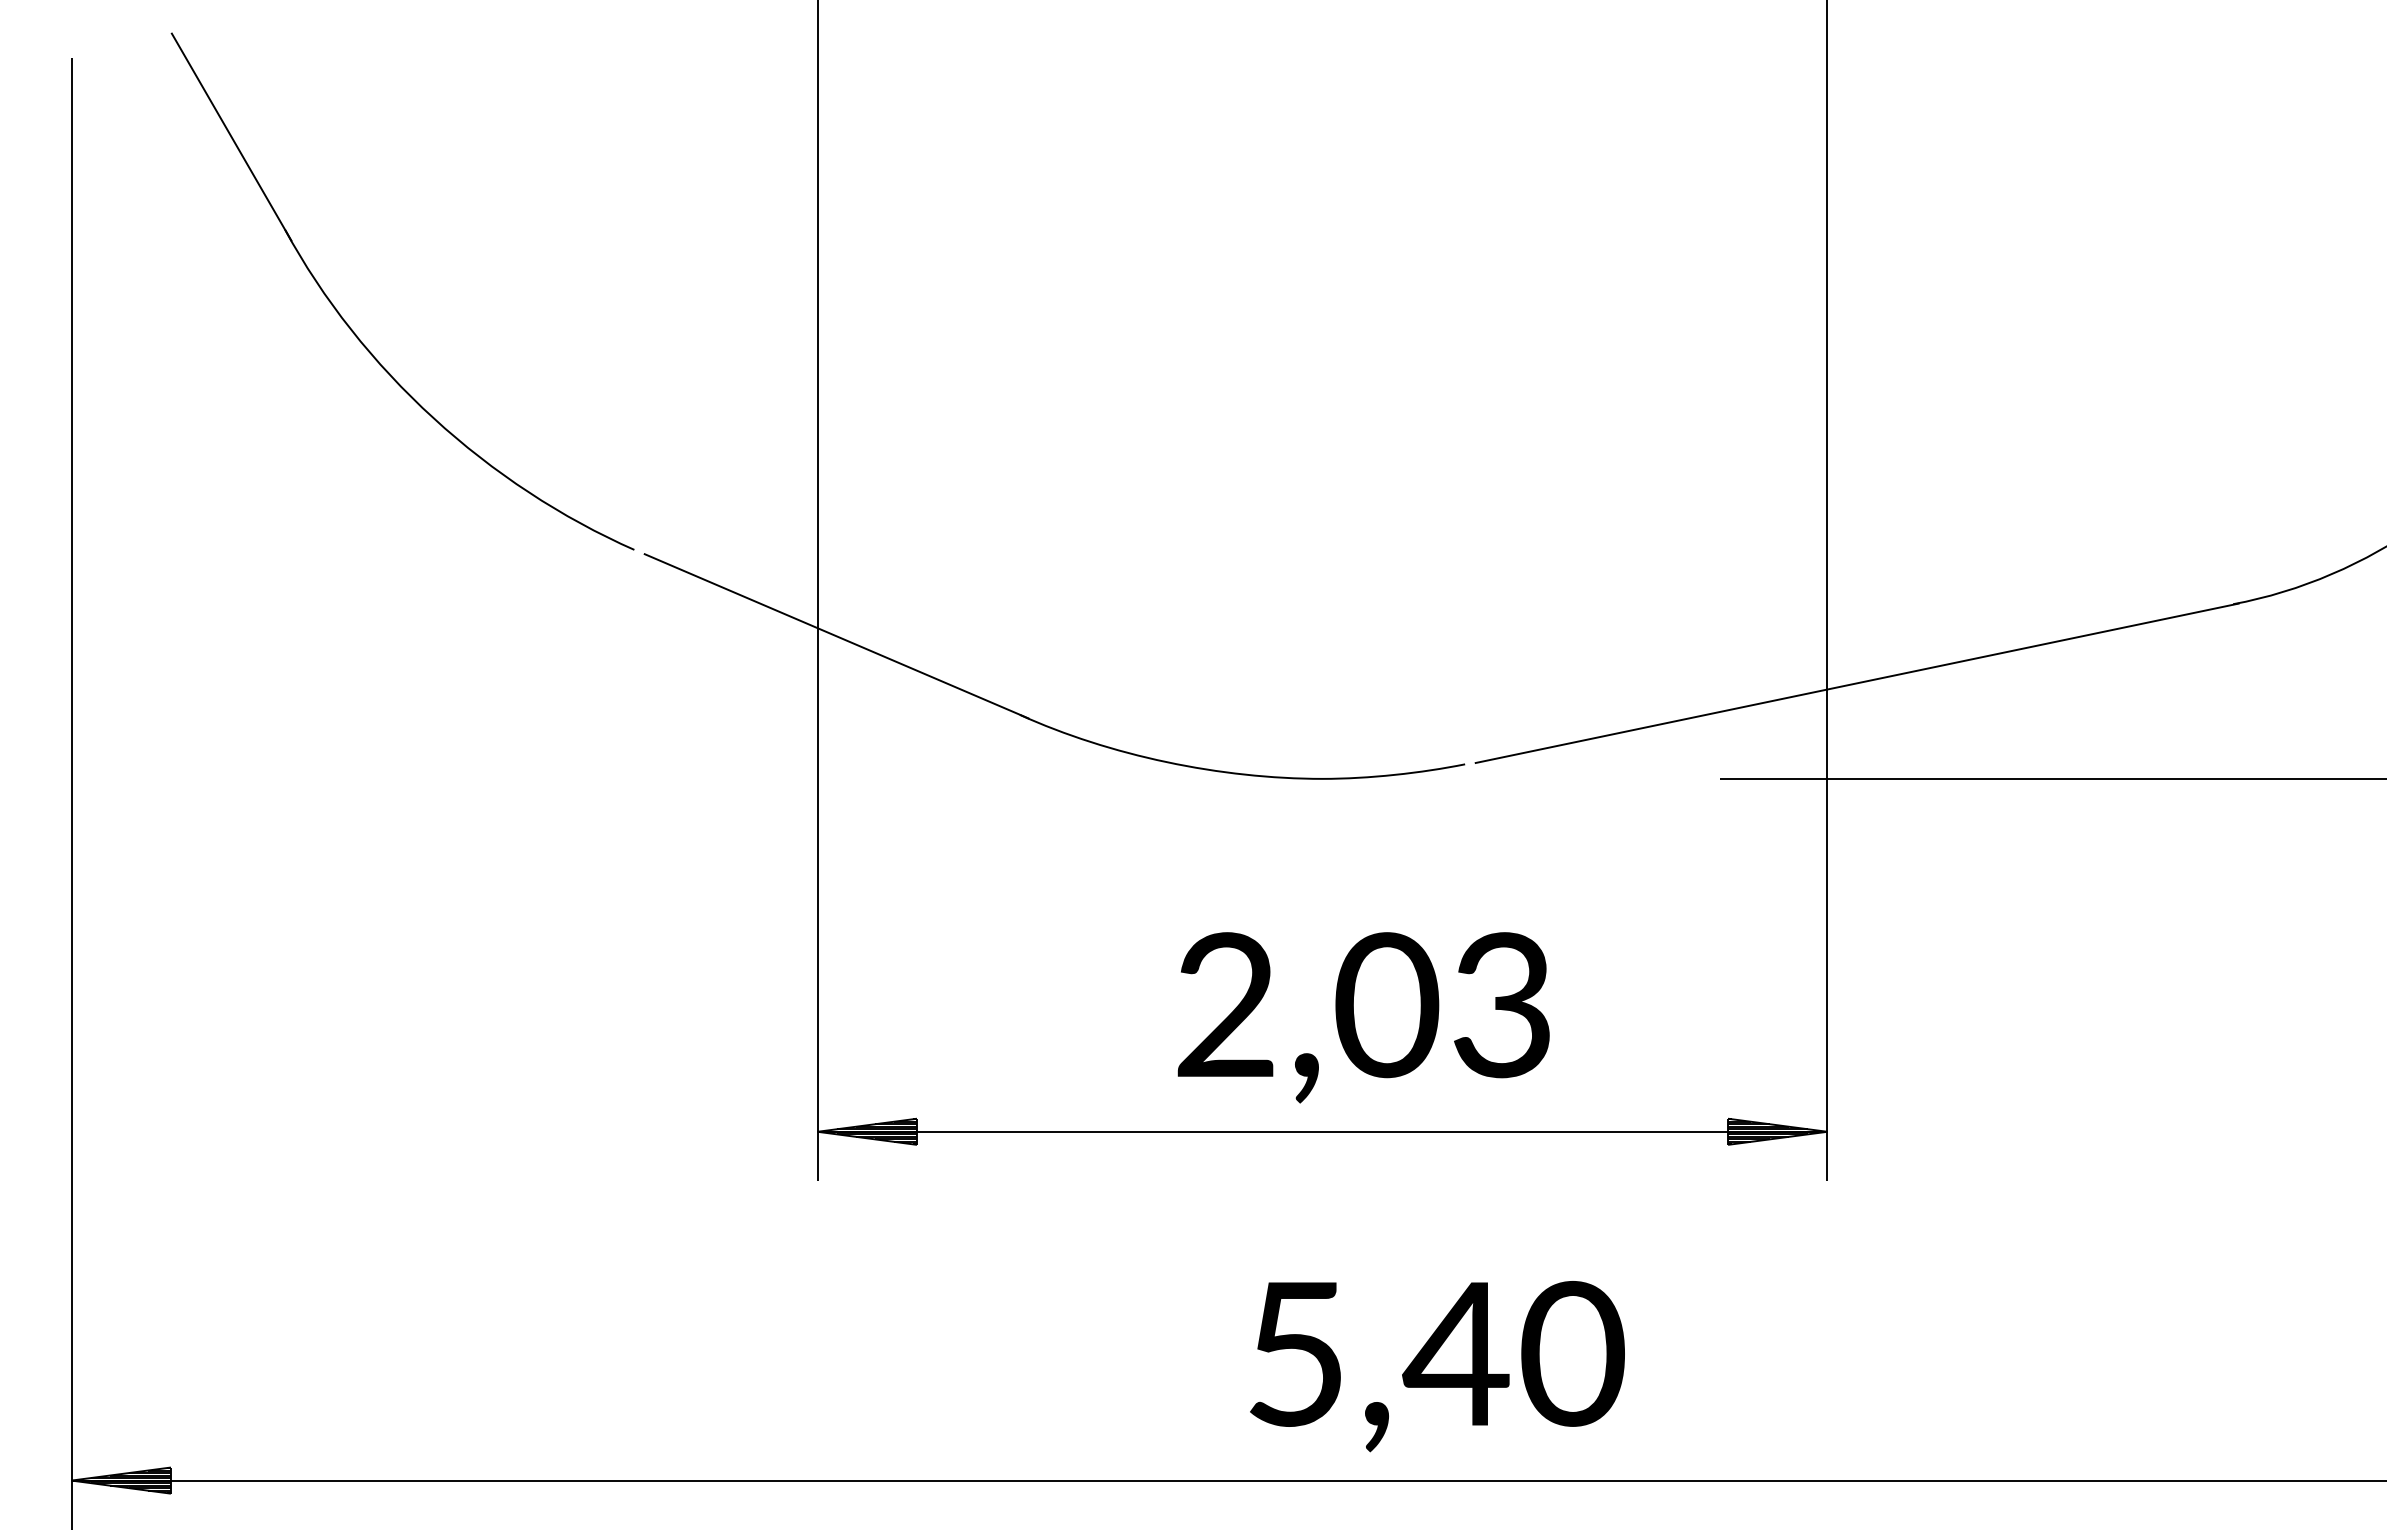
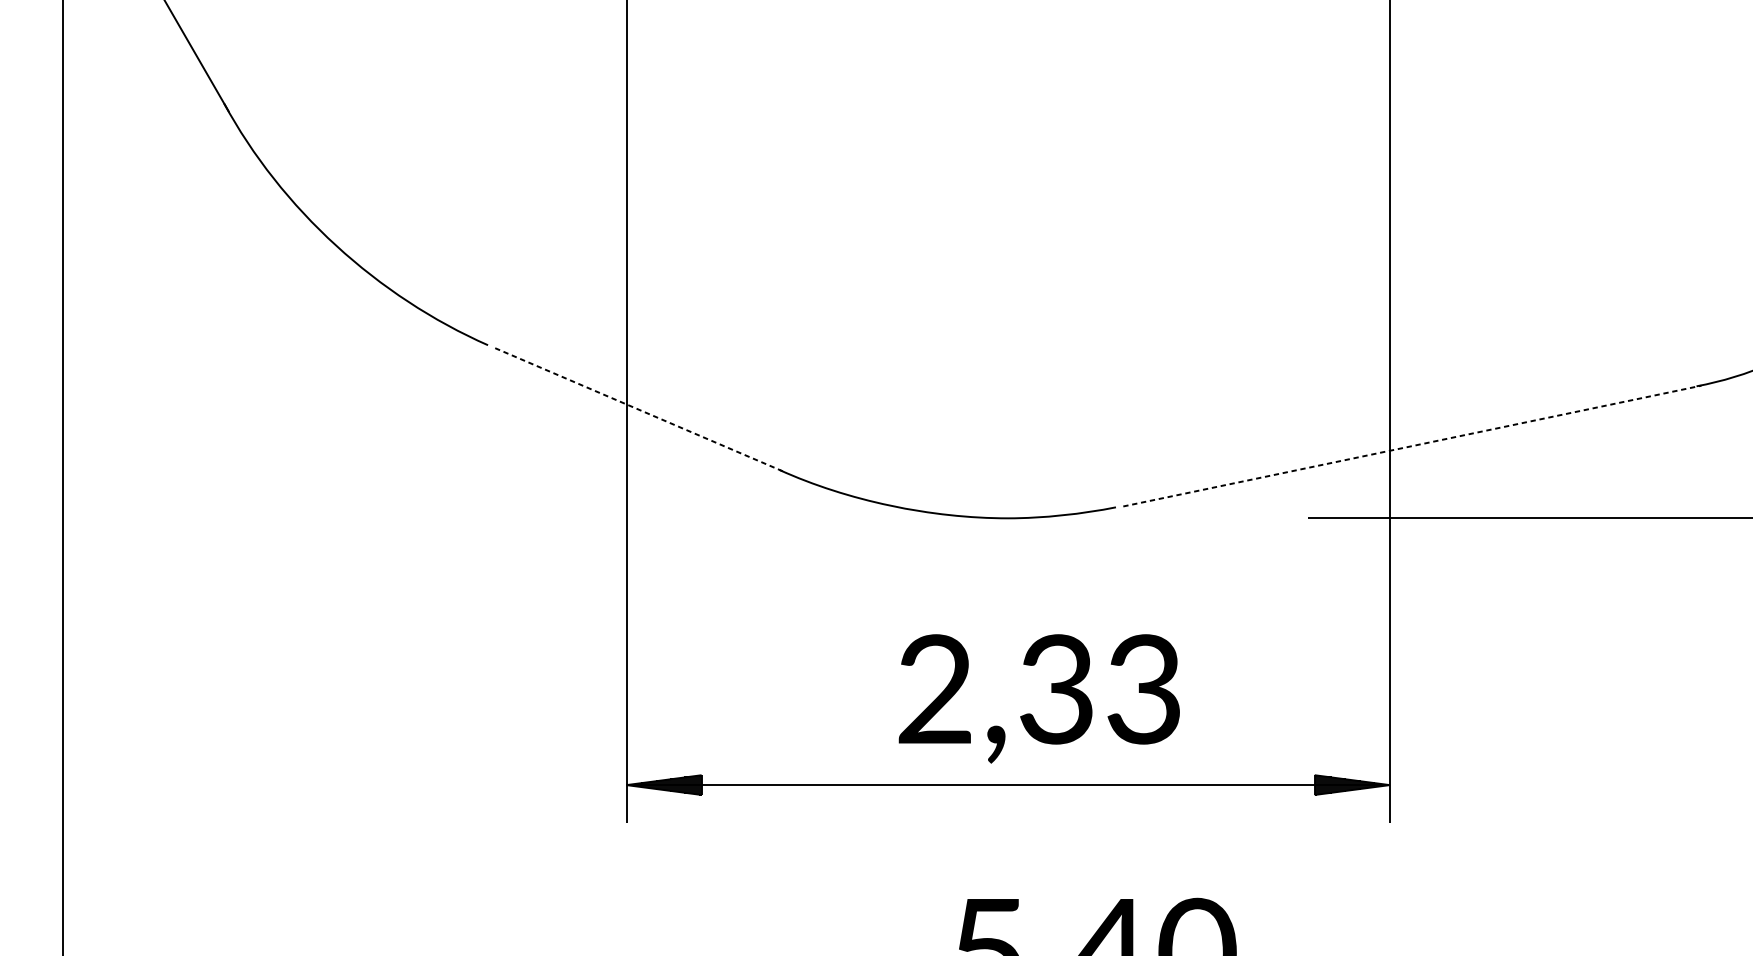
line: (836, 636) -> (640, 410), solid -> dashed
line: (1857, 683) -> (1412, 446), solid -> dashed
text: (1387, 1005) -> (1057, 689), 2,03 -> 2,33

